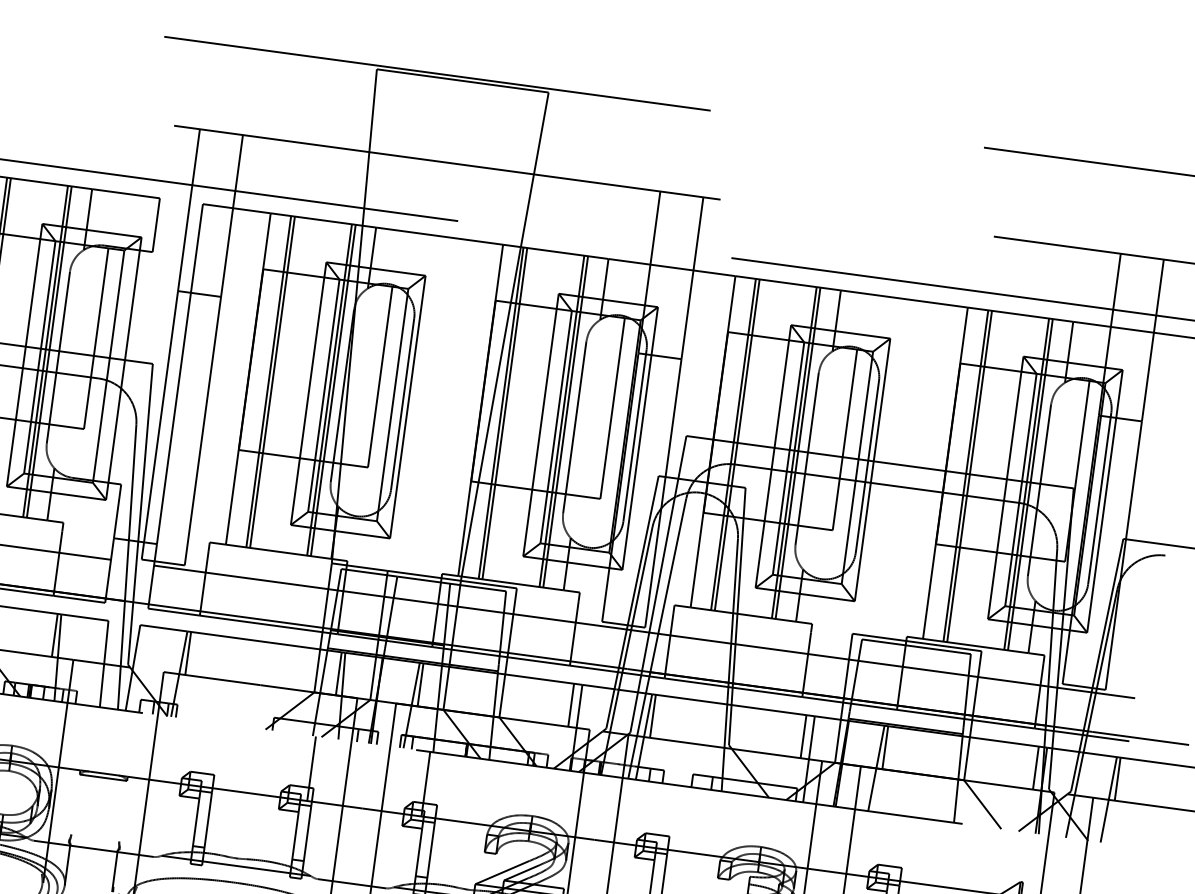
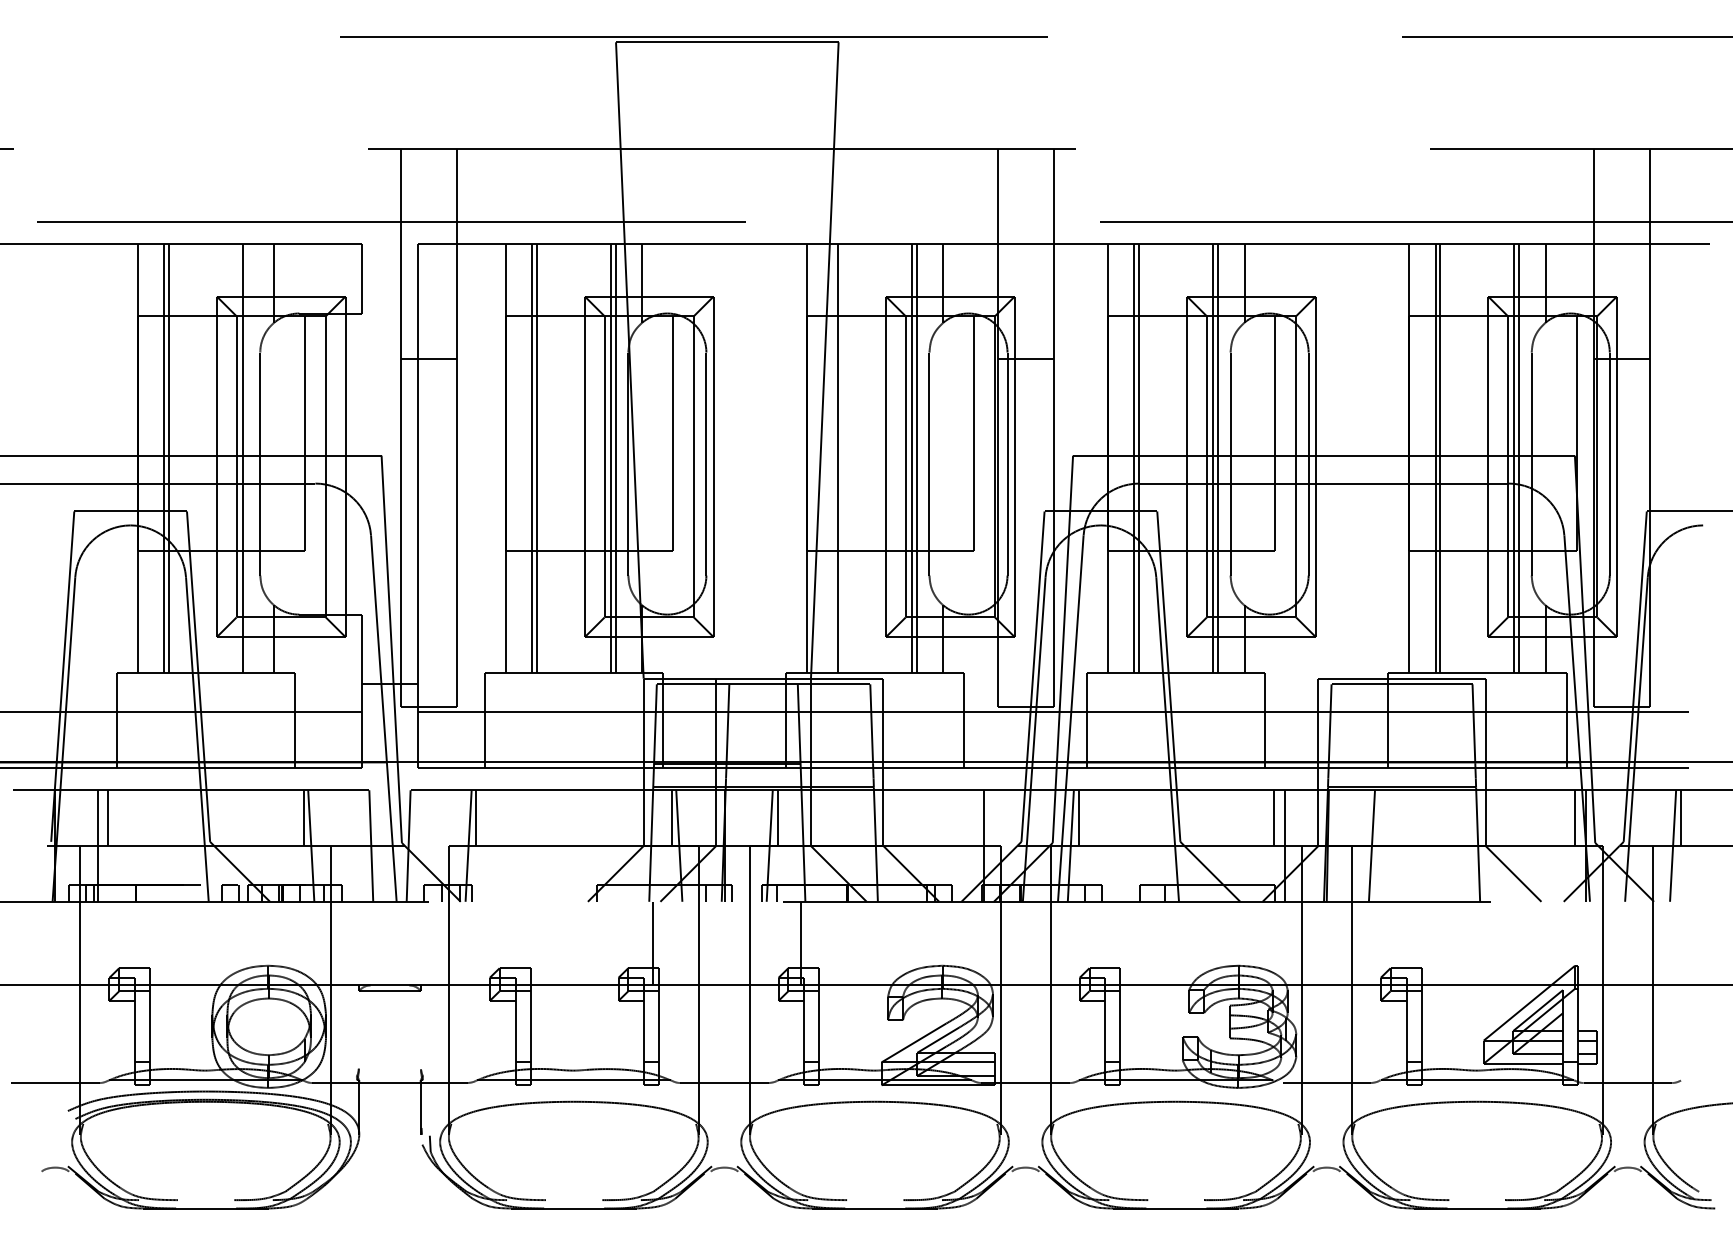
line: (49, 352) -> (247, 458), removed
line: (501, 413) -> (833, 458), removed
line: (570, 705) -> (972, 818), removed
line: (885, 747) -> (1379, 818), removed

